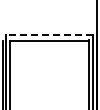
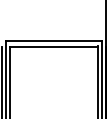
line: (49, 35) -> (54, 41), dashed -> solid

